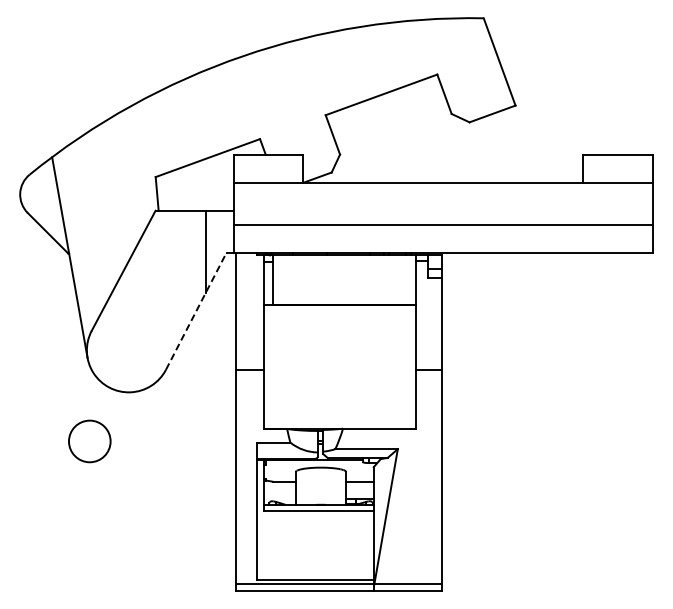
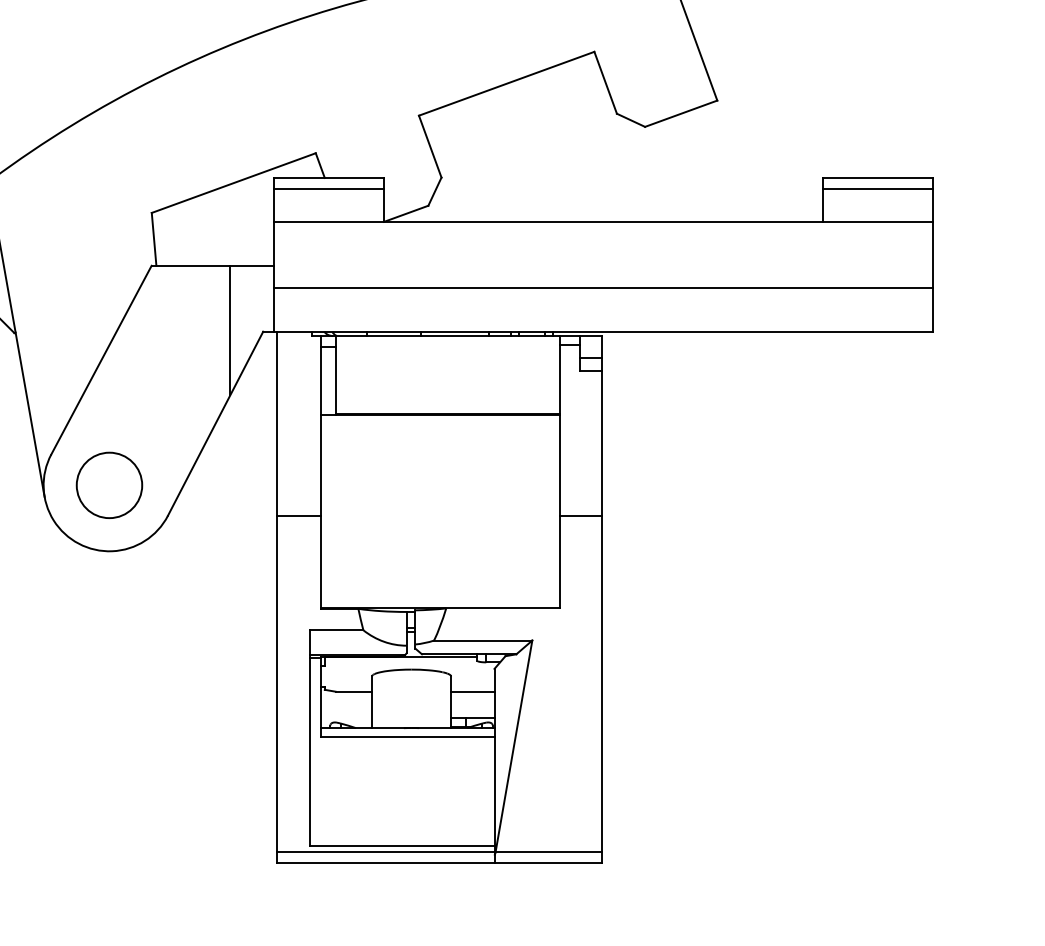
line: (268, 161) -> (329, 188), added
line: (617, 161) -> (877, 188), added
line: (196, 311) -> (215, 424), dashed -> solid
circle: (89, 441) -> (109, 485), moved

